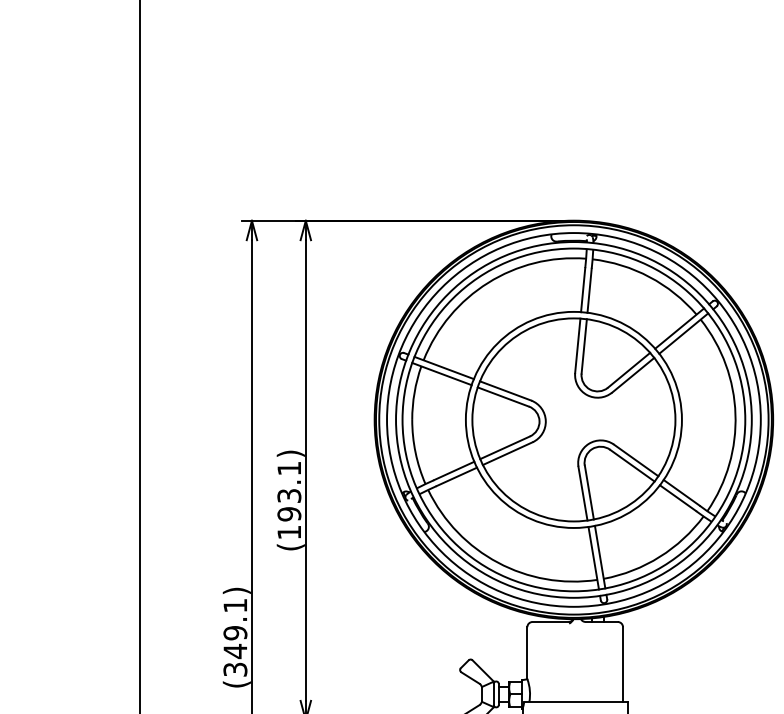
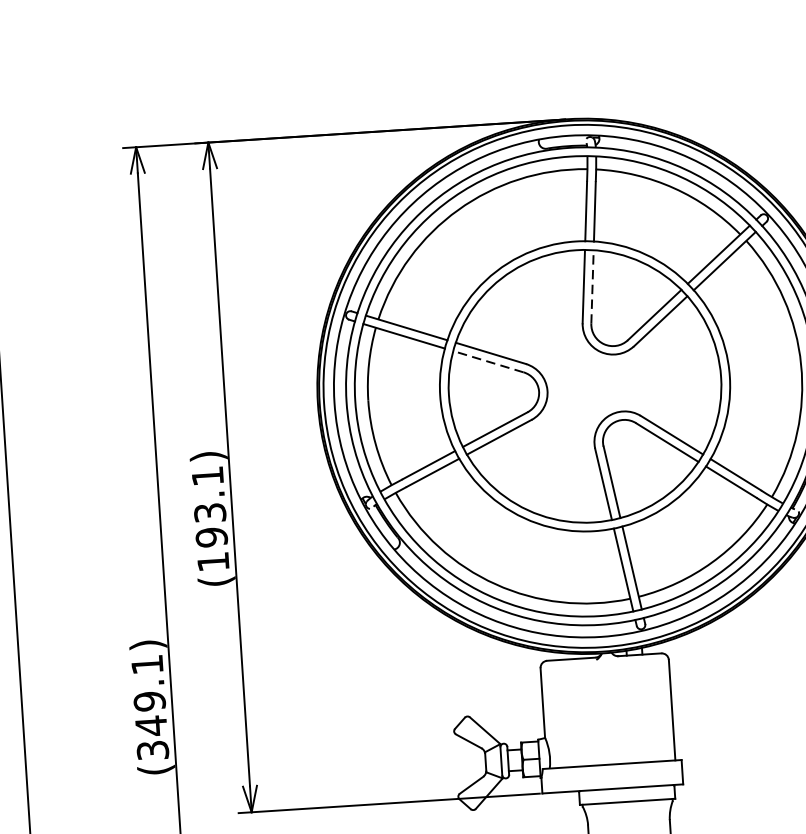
line: (584, 345) -> (592, 285), solid -> dashed
line: (502, 396) -> (487, 361), solid -> dashed

